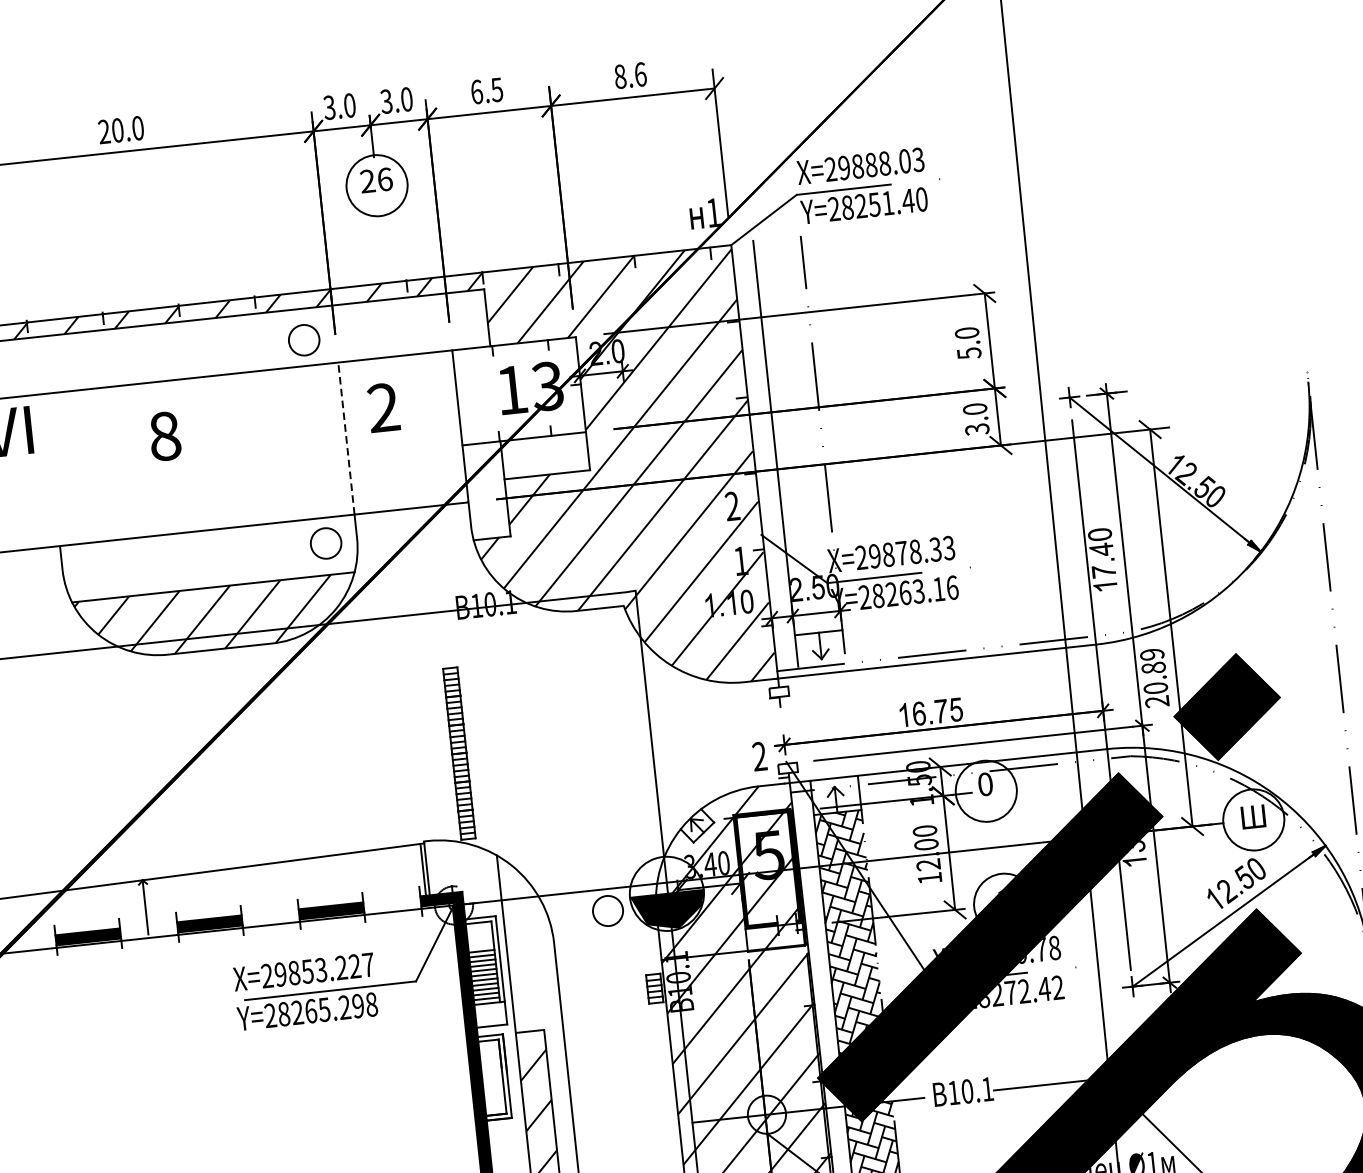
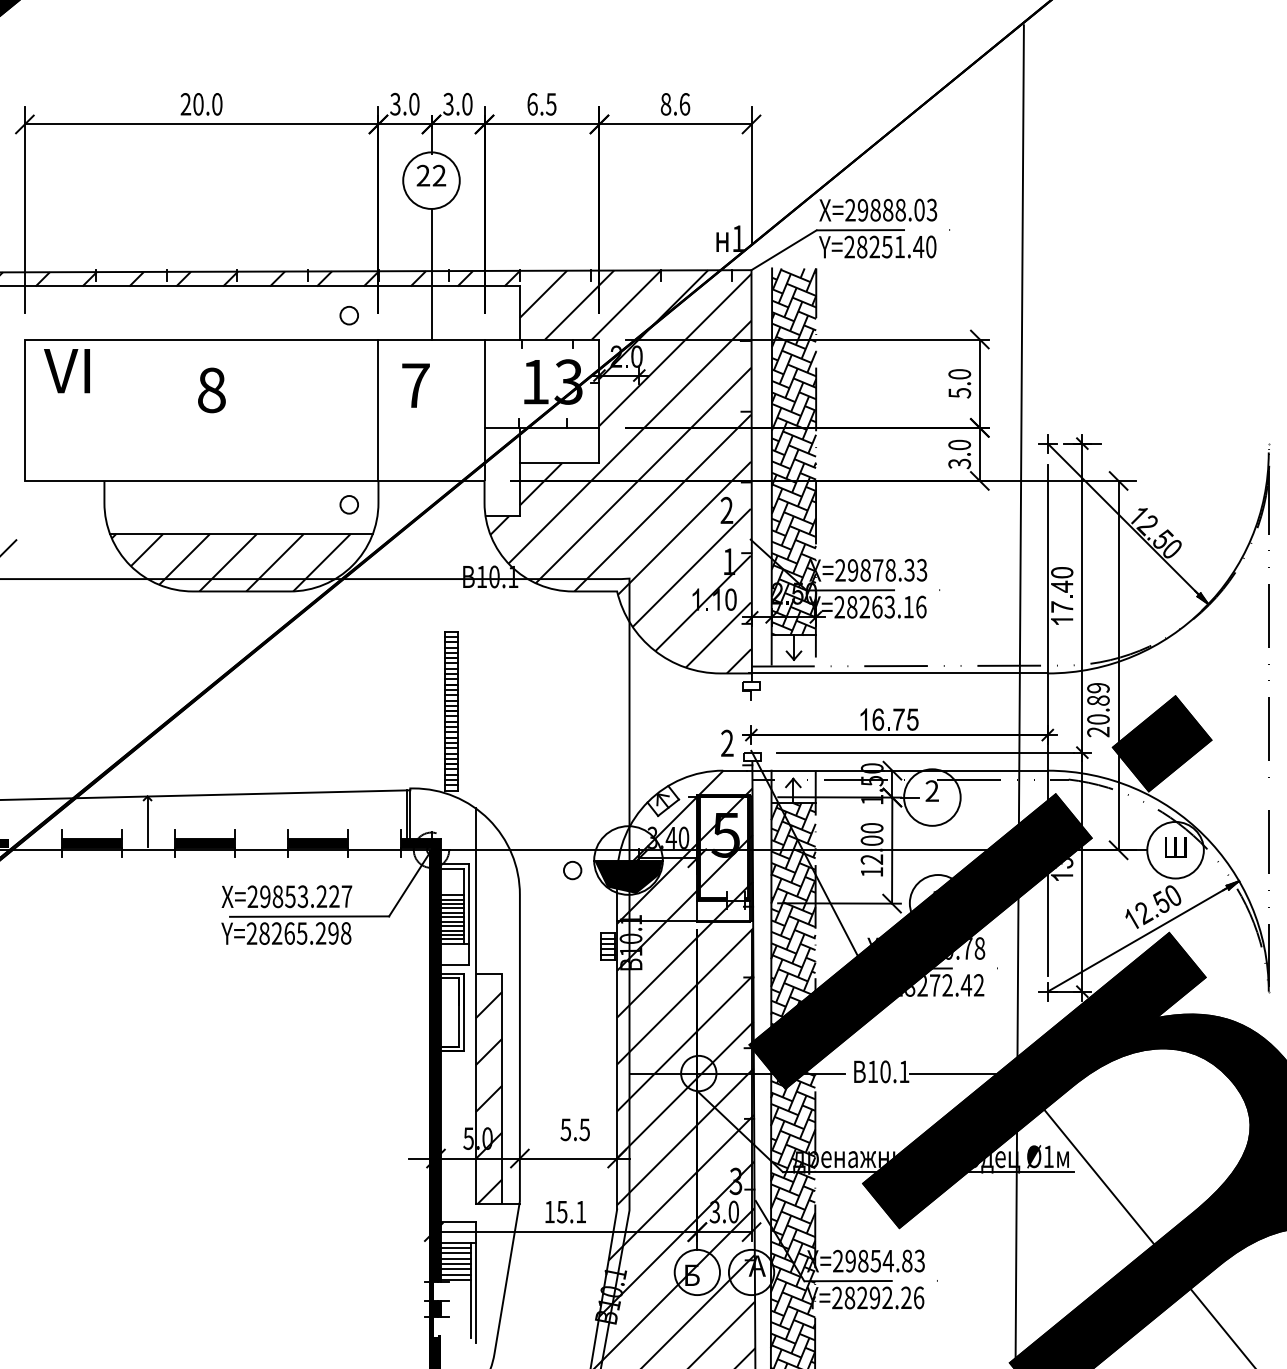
text: (385, 179) -> (439, 175), 26 -> 22
line: (387, 285) -> (431, 273), added
circle: (304, 340) -> (349, 315), size x0.62
text: (383, 406) -> (415, 384), 2 -> 7
hatch: (797, 435) -> (793, 451), added
line: (346, 438) -> (378, 410), dashed -> solid
circle: (325, 543) -> (348, 504), size x0.62
text: (984, 784) -> (931, 791), 0 -> 2
circle: (607, 911) -> (572, 870), size x0.62

